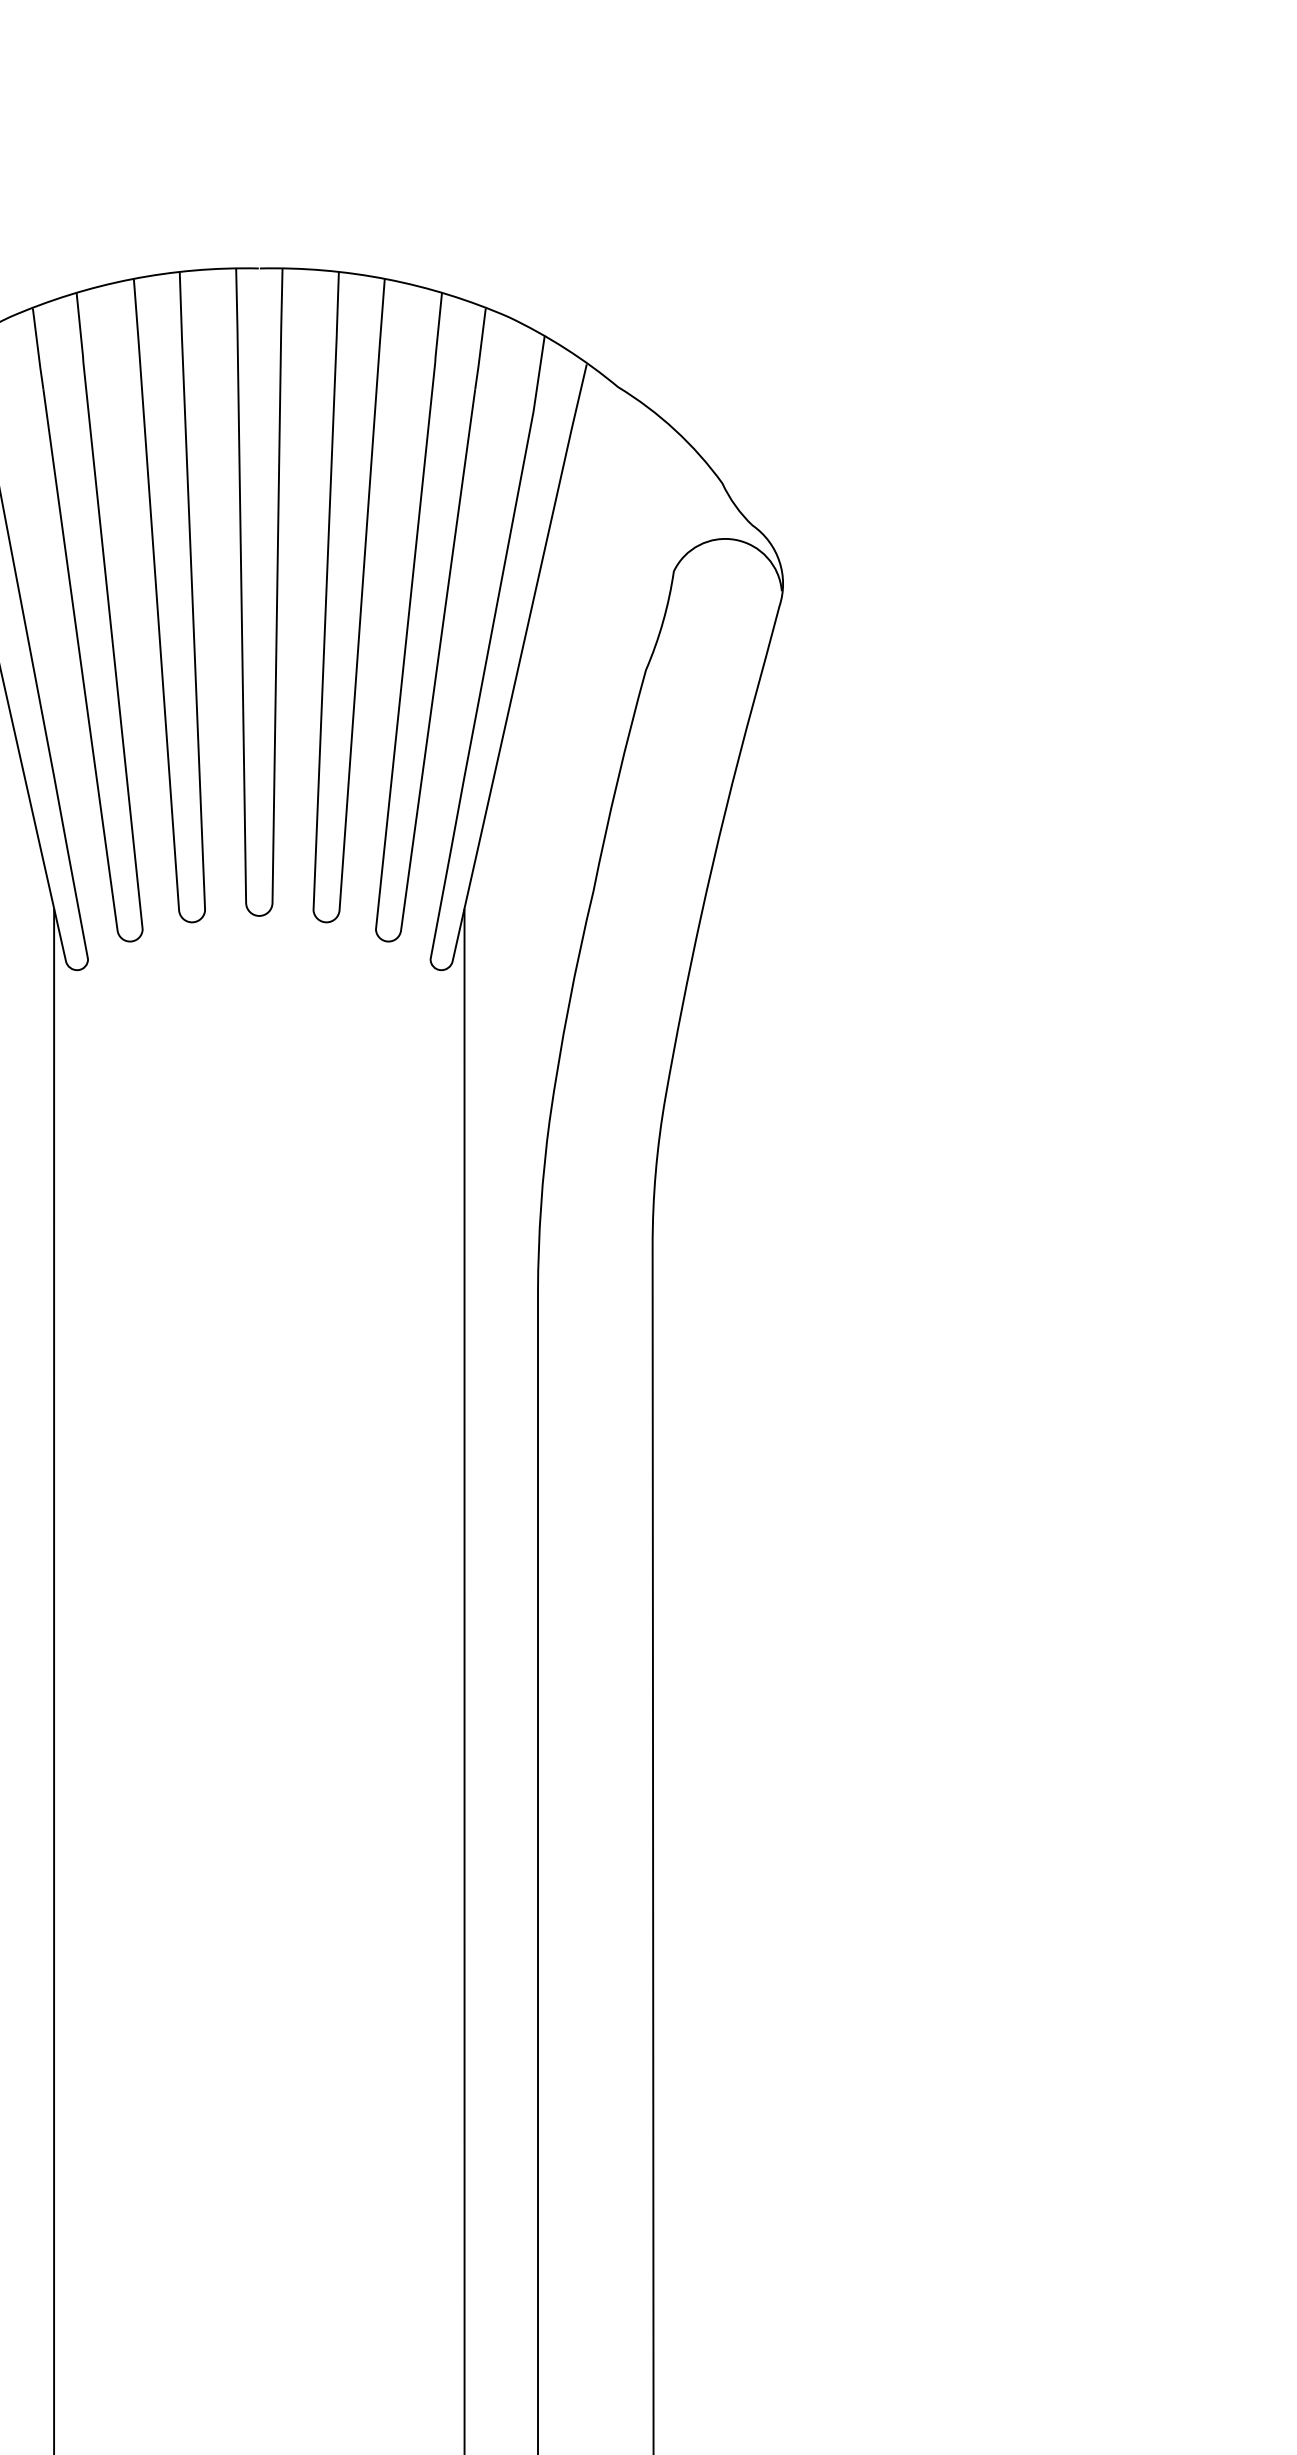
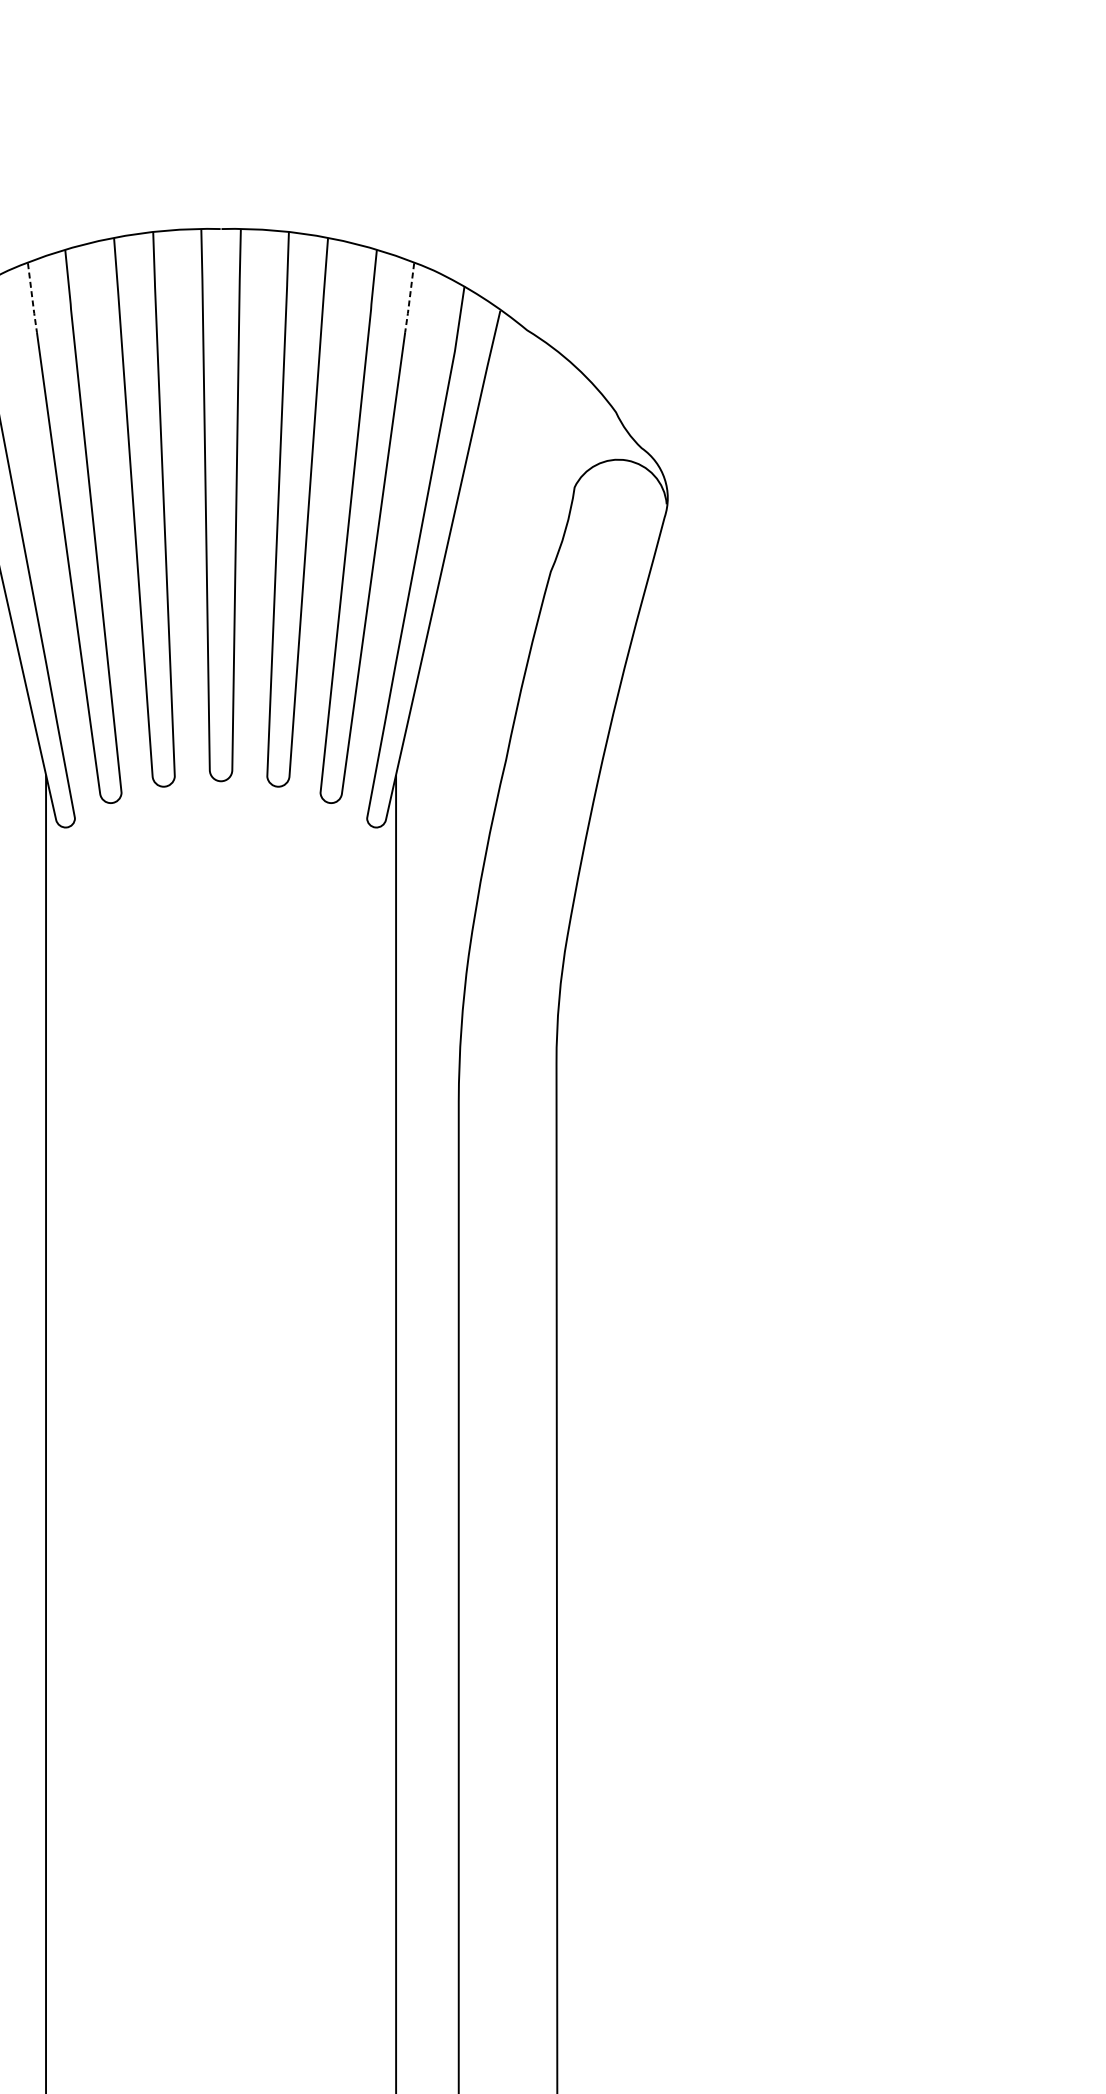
line: (38, 349) -> (32, 298), solid -> dashed
line: (480, 349) -> (409, 298), solid -> dashed

